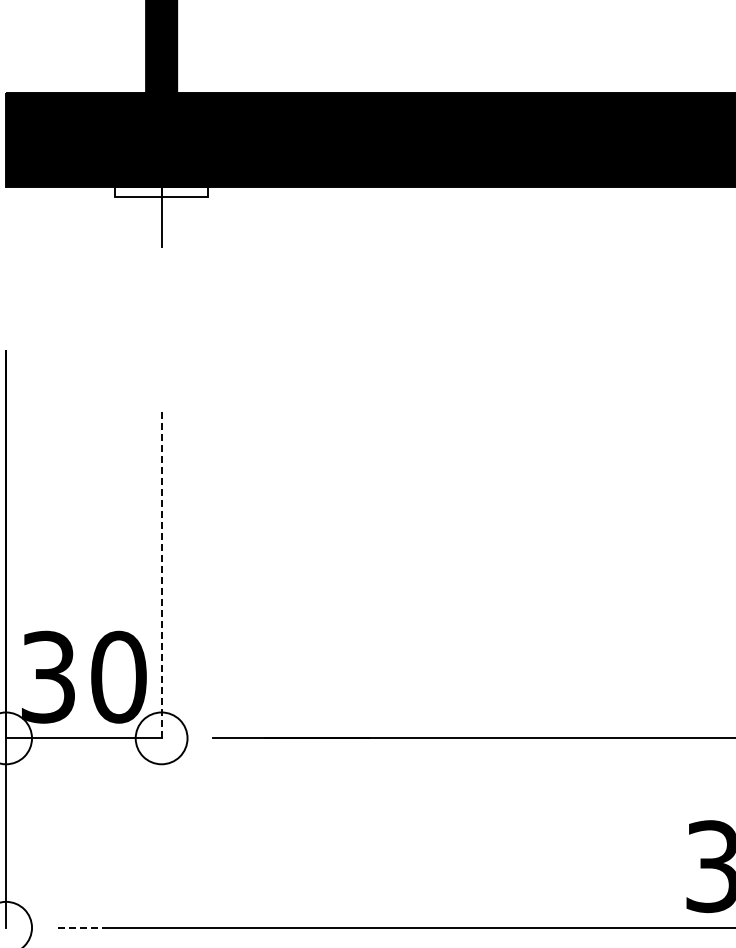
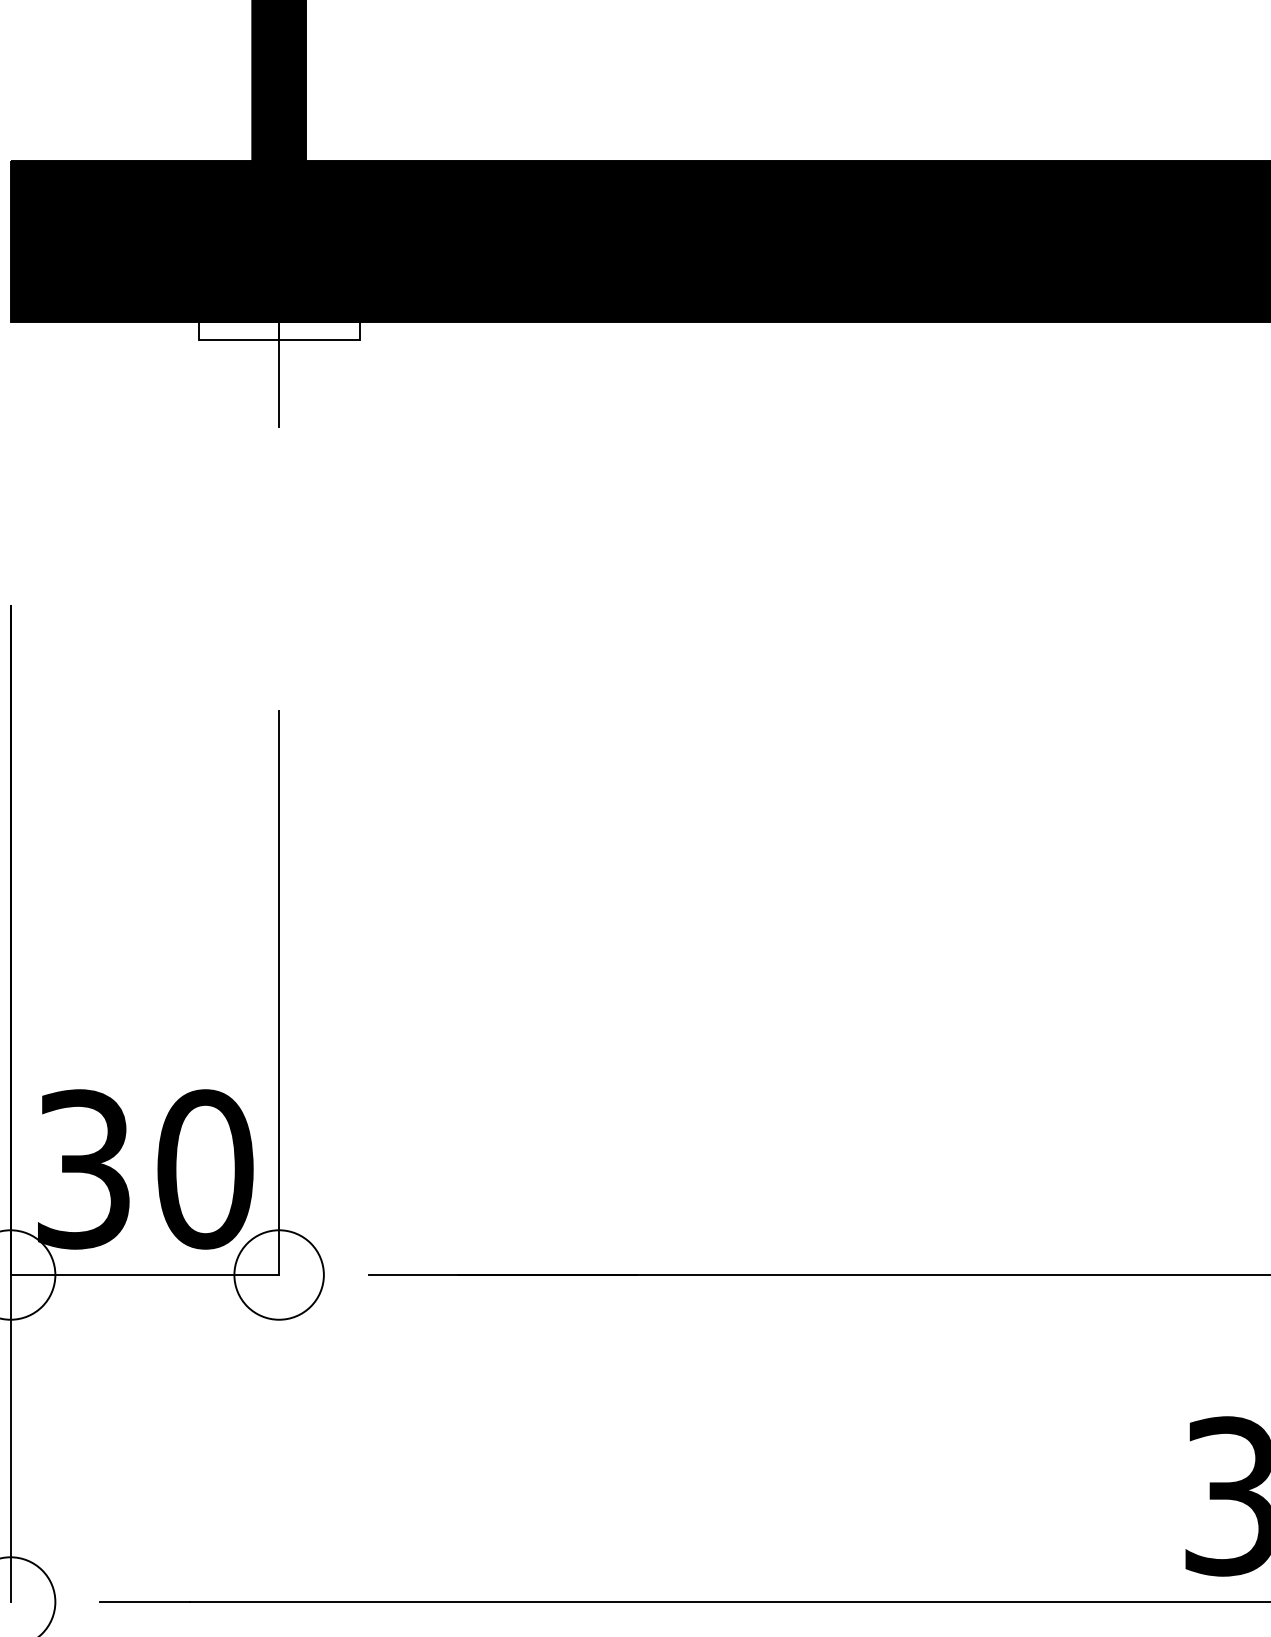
line: (161, 575) -> (278, 993), dashed -> solid
line: (83, 927) -> (144, 1601), dashed -> solid

